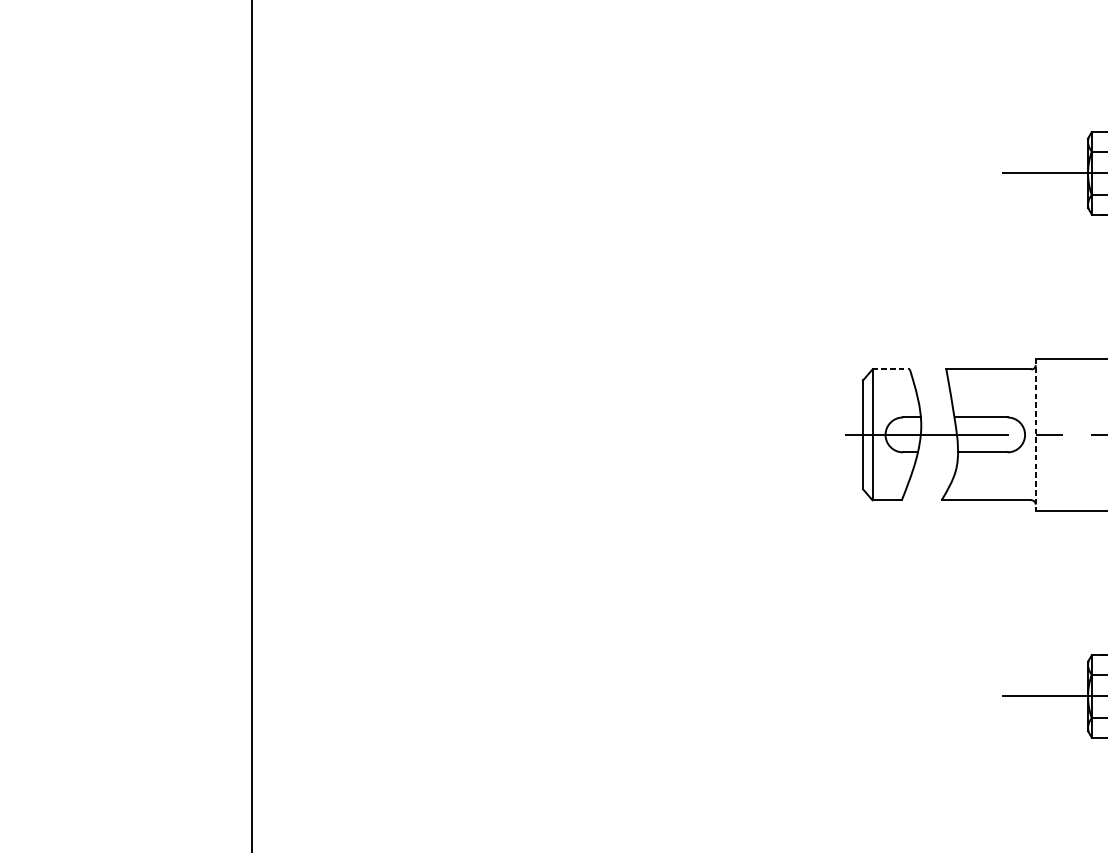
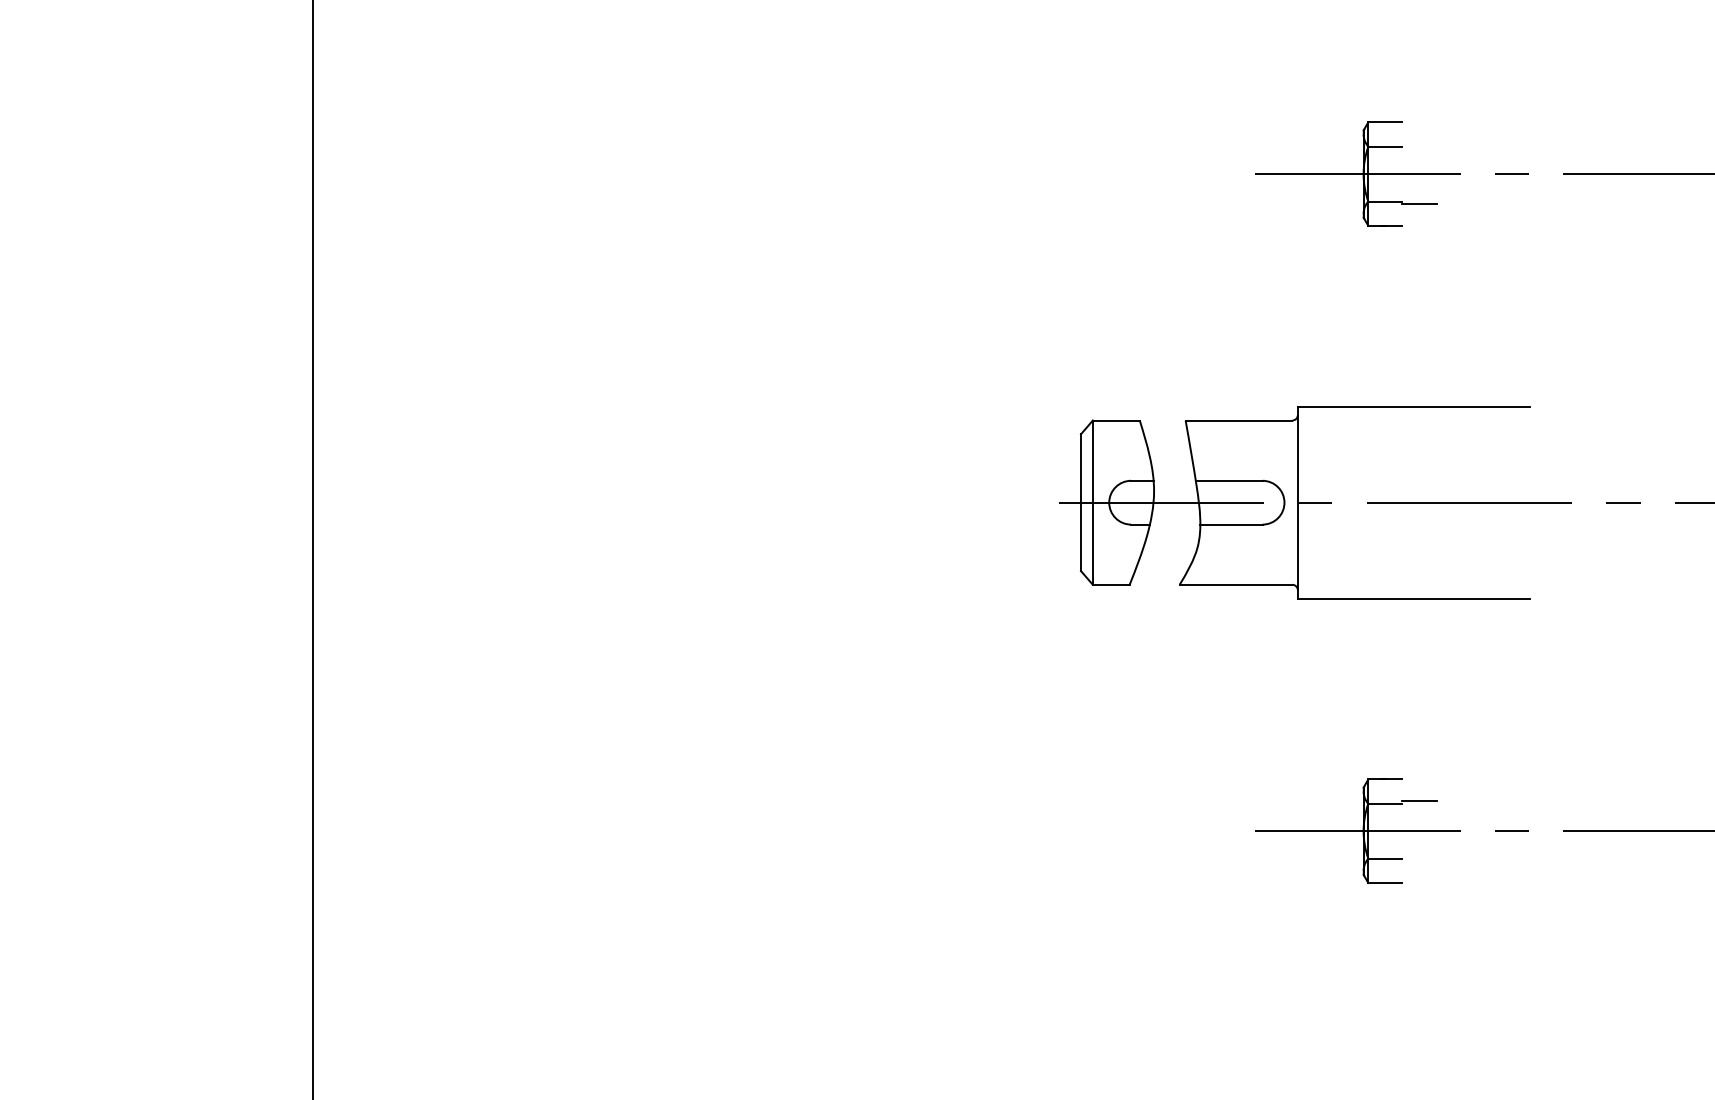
line: (891, 369) -> (1116, 420), dashed -> solid
line: (1035, 434) -> (1297, 502), dashed -> solid

